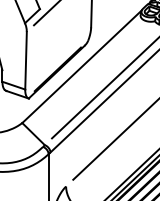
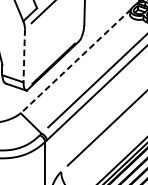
line: (26, 60) -> (24, 55), solid -> dashed
line: (81, 67) -> (75, 62), solid -> dashed

